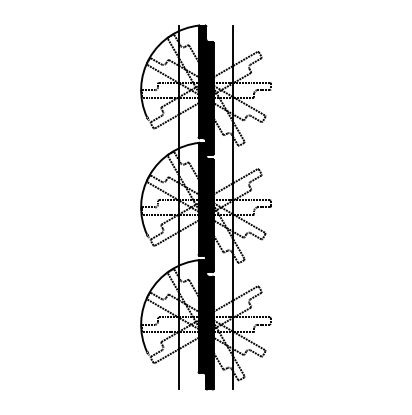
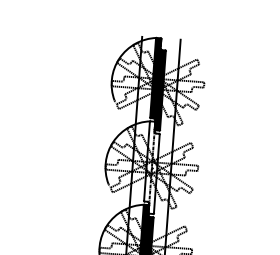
fill: (205, 207) -> (151, 167), removed

